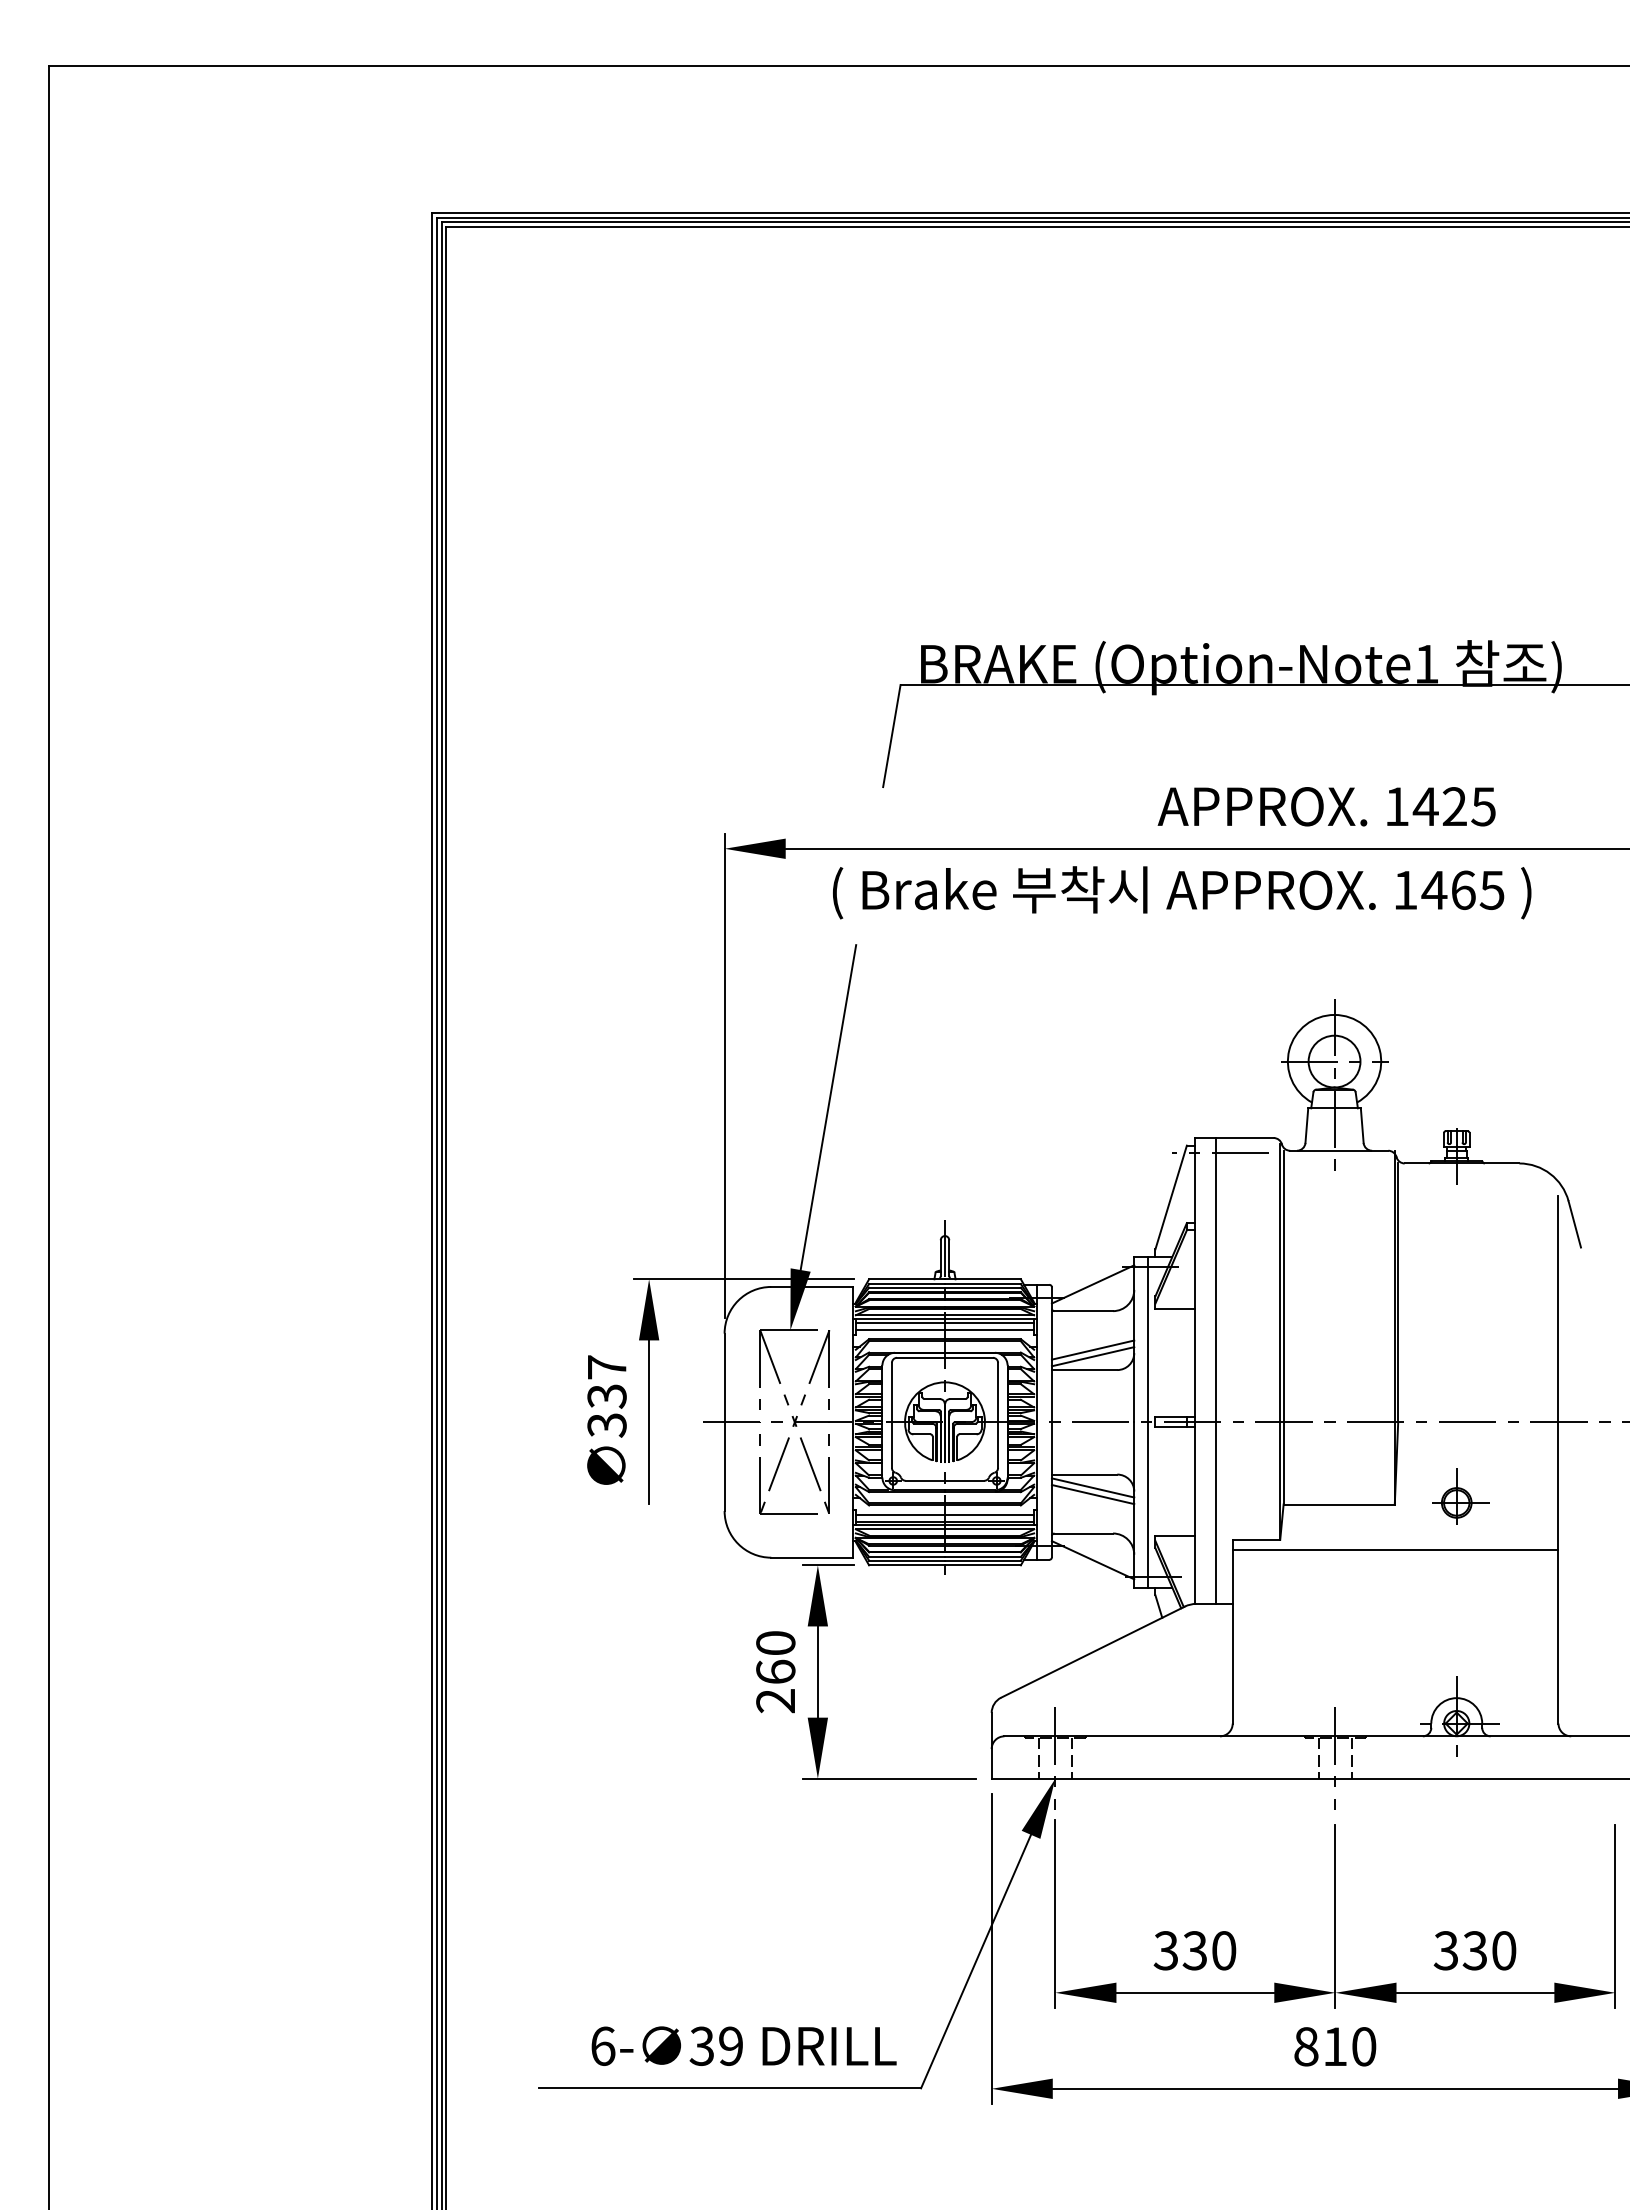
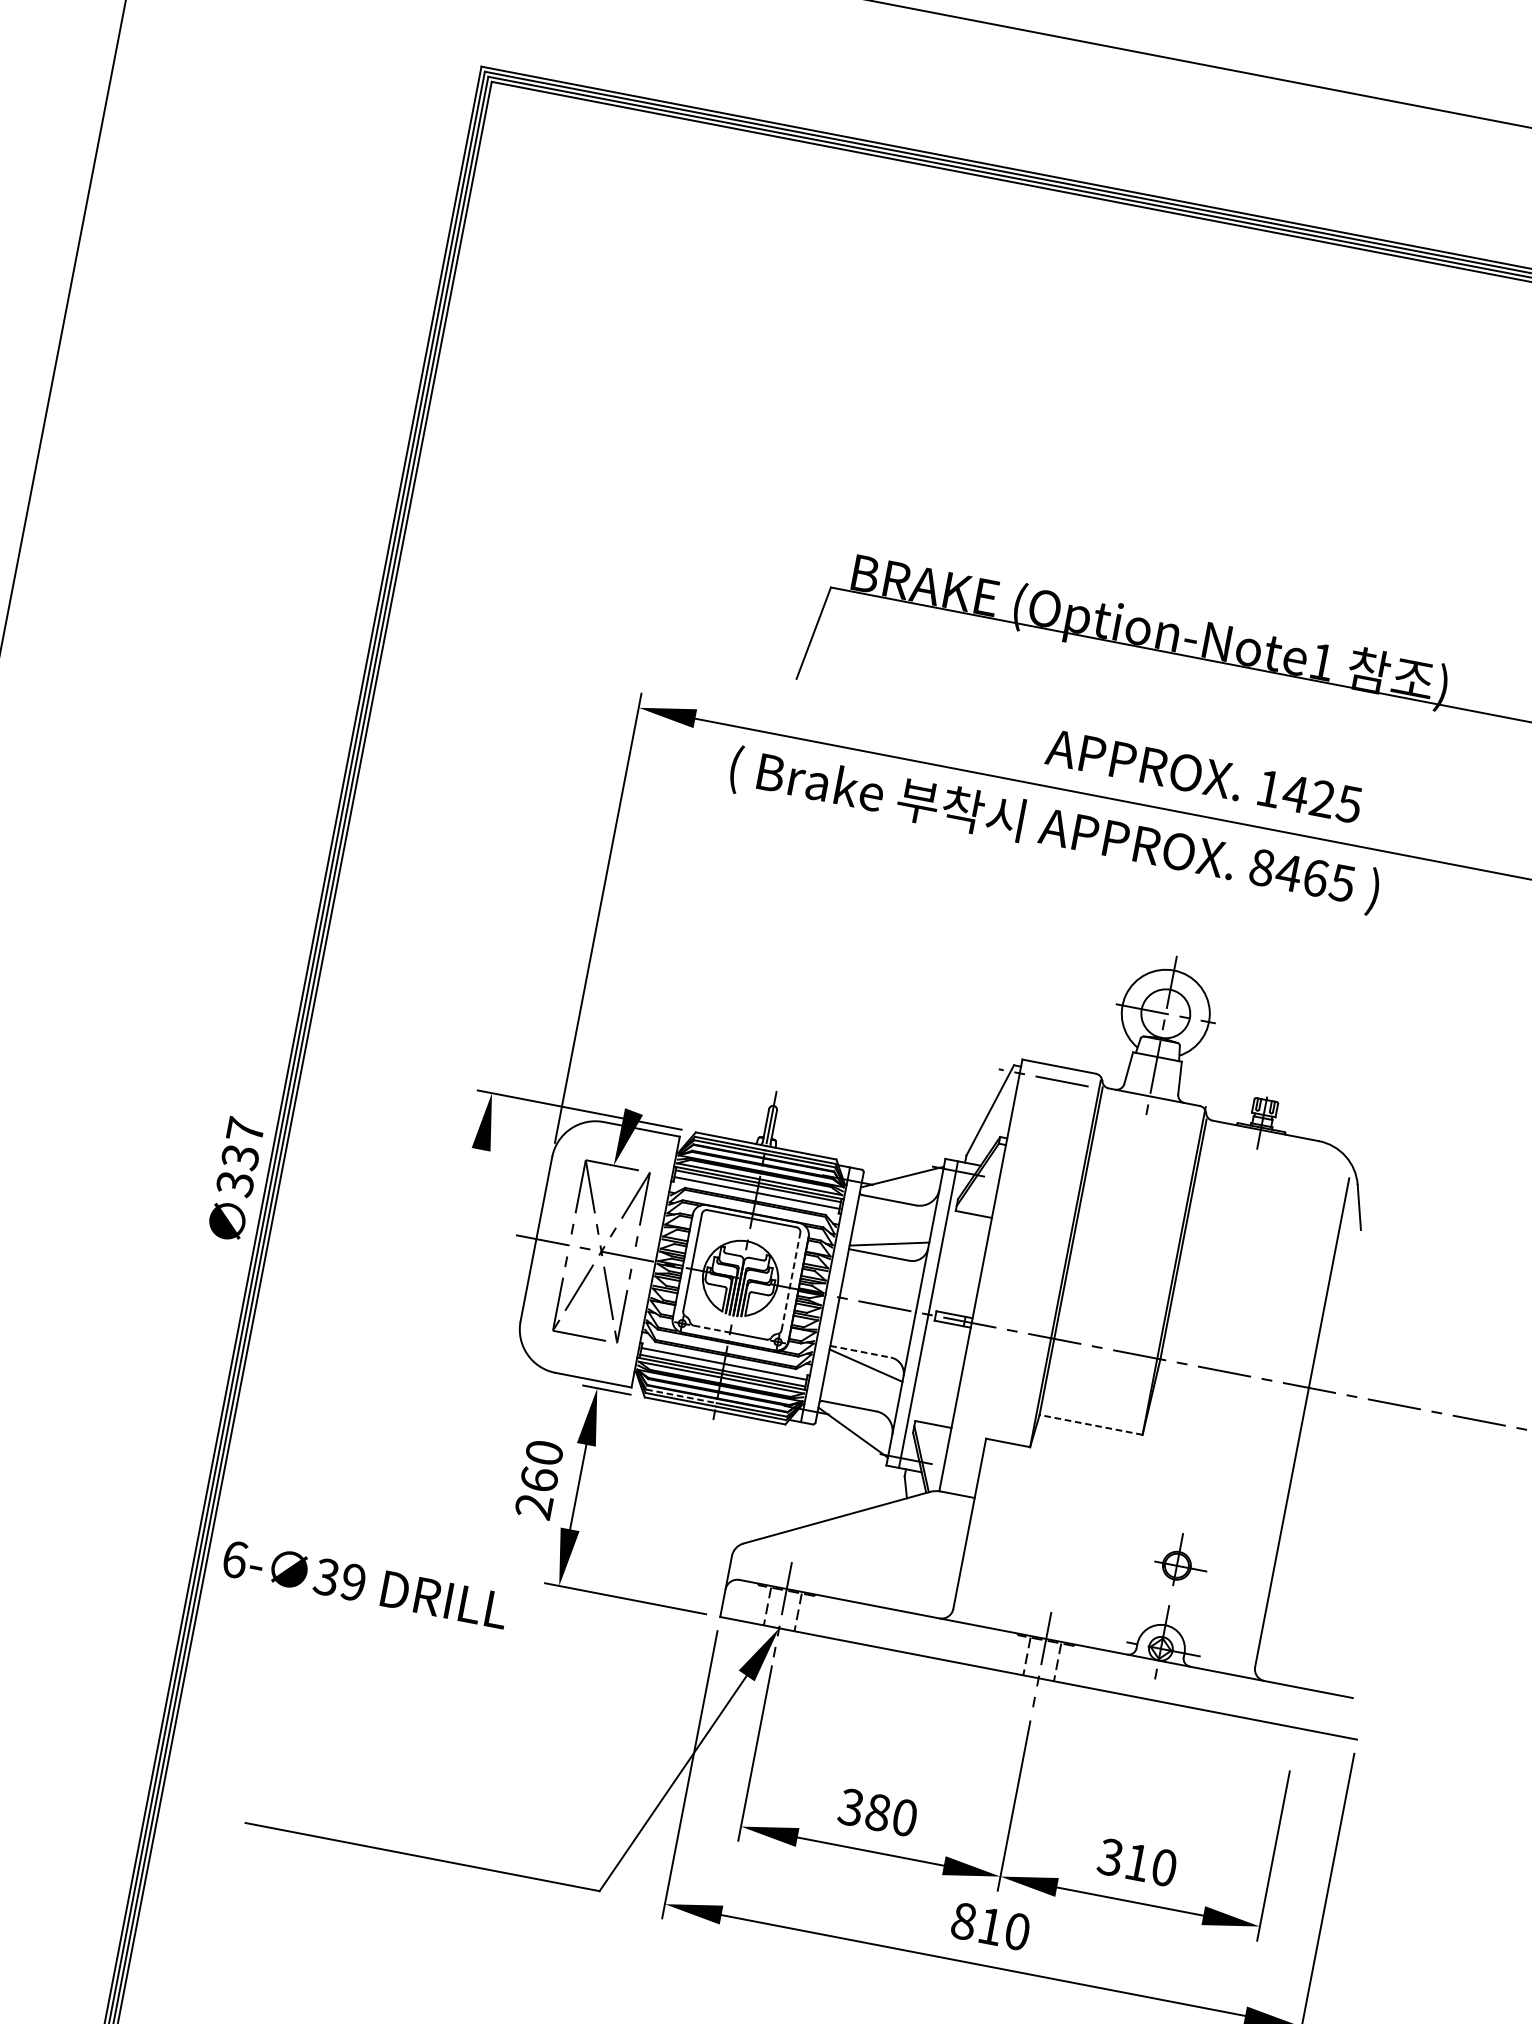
text: (1405, 890) -> (1262, 867), 1465 -> 8465
line: (828, 1107) -> (688, 966), removed
line: (1092, 1349) -> (890, 1237), removed
line: (1215, 1370) -> (1000, 1278), removed
line: (998, 1414) -> (791, 1280), solid -> dashed
text: (606, 1419) -> (235, 1178), moved
line: (649, 1422) -> (466, 1225), removed
line: (1084, 1474) -> (860, 1351), solid -> dashed
line: (925, 1480) -> (712, 1328), solid -> dashed
line: (1092, 1494) -> (864, 1371), removed
part: (1460, 1496) -> (1181, 1560), moved
line: (1339, 1504) -> (1091, 1424), solid -> dashed
line: (1395, 1549) -> (1135, 1476), removed
line: (907, 1556) -> (681, 1396), solid -> dashed
text: (1194, 1950) -> (877, 1812), 330 -> 380
text: (1474, 1950) -> (1136, 1862), 330 -> 310
text: (743, 2045) -> (365, 1583), moved

